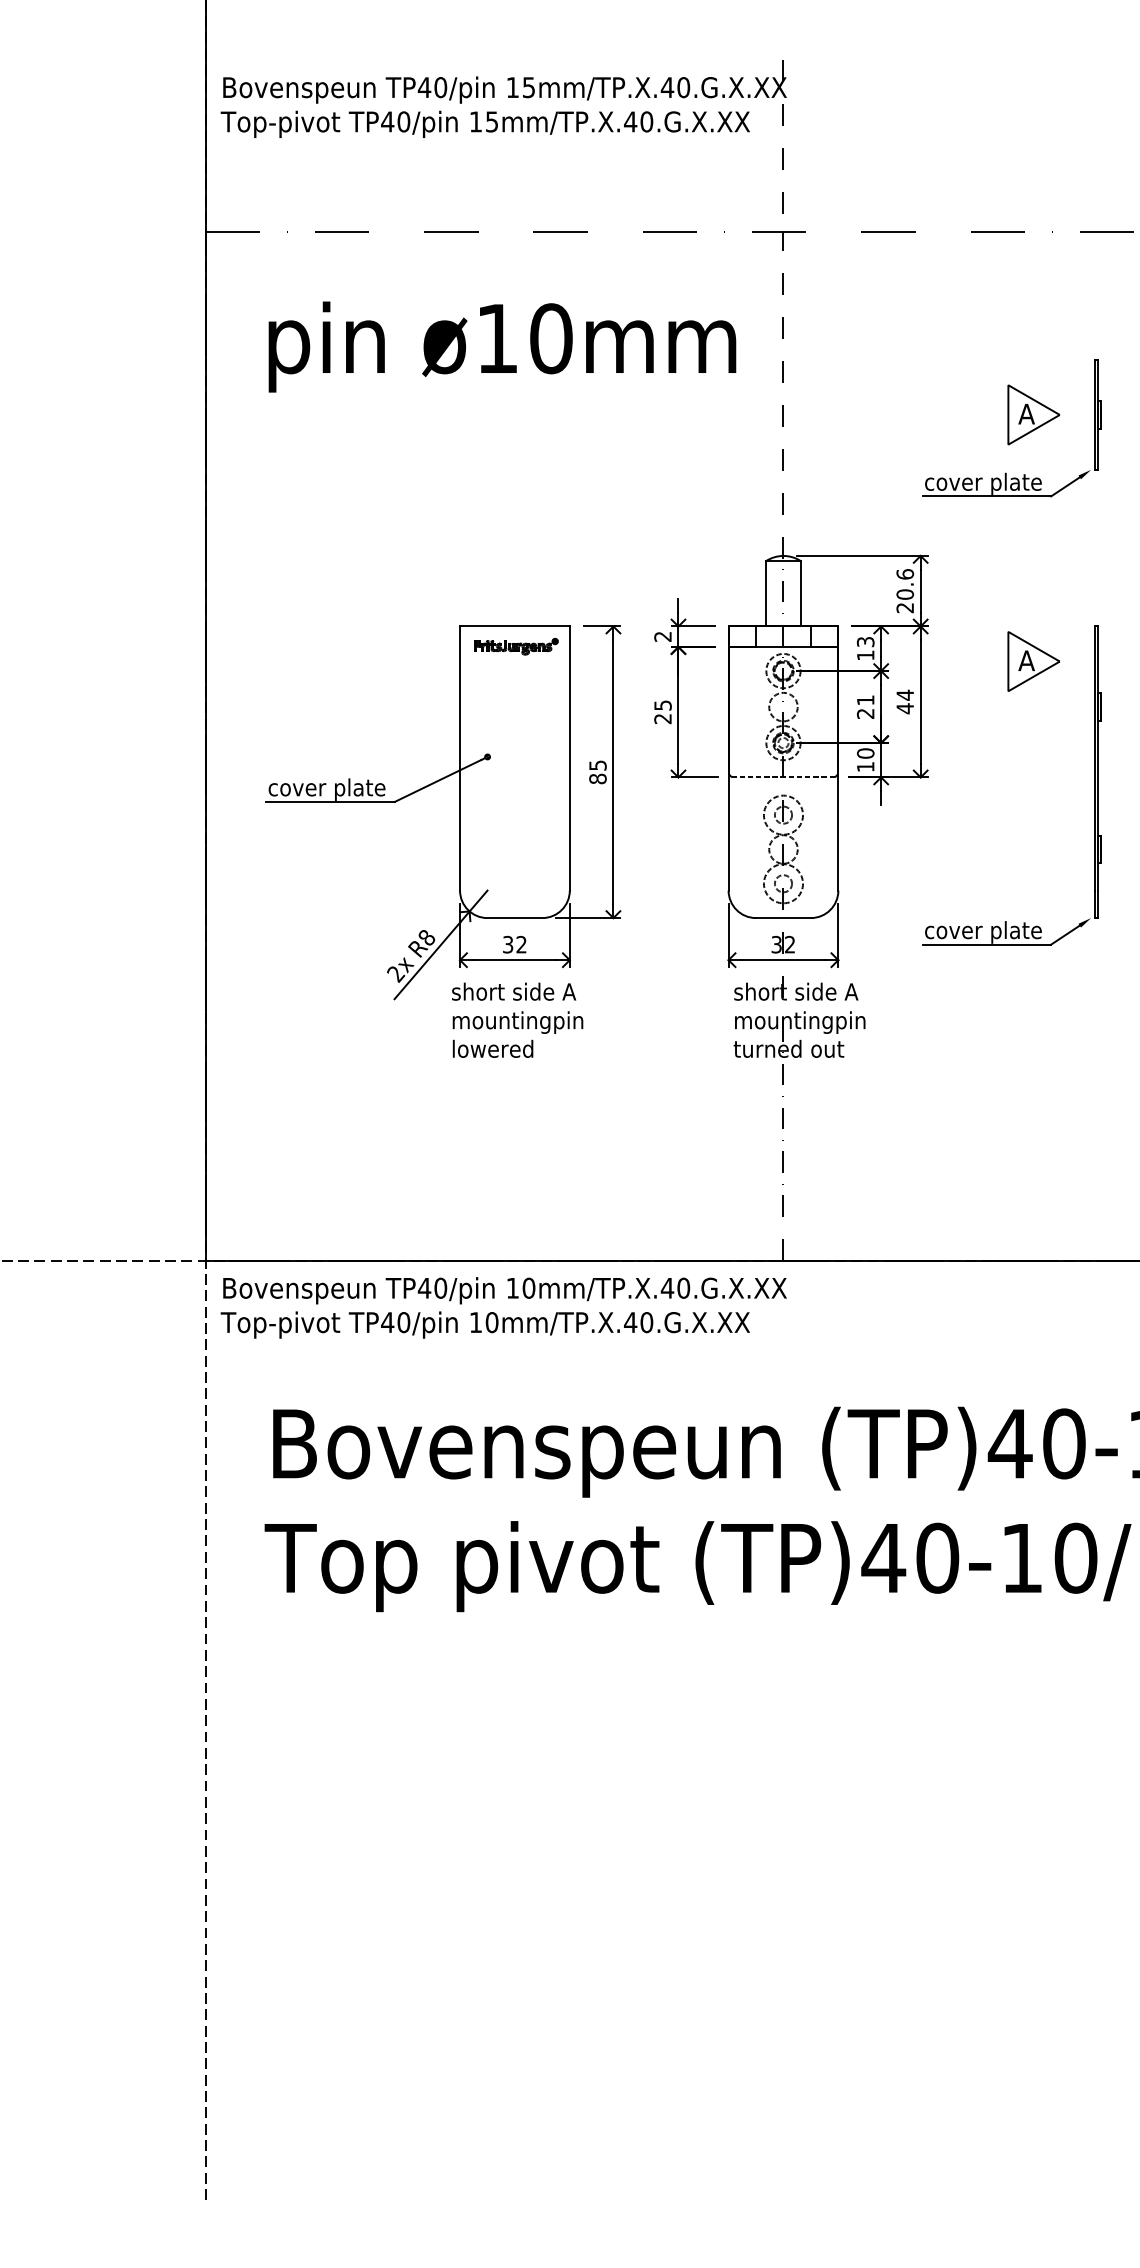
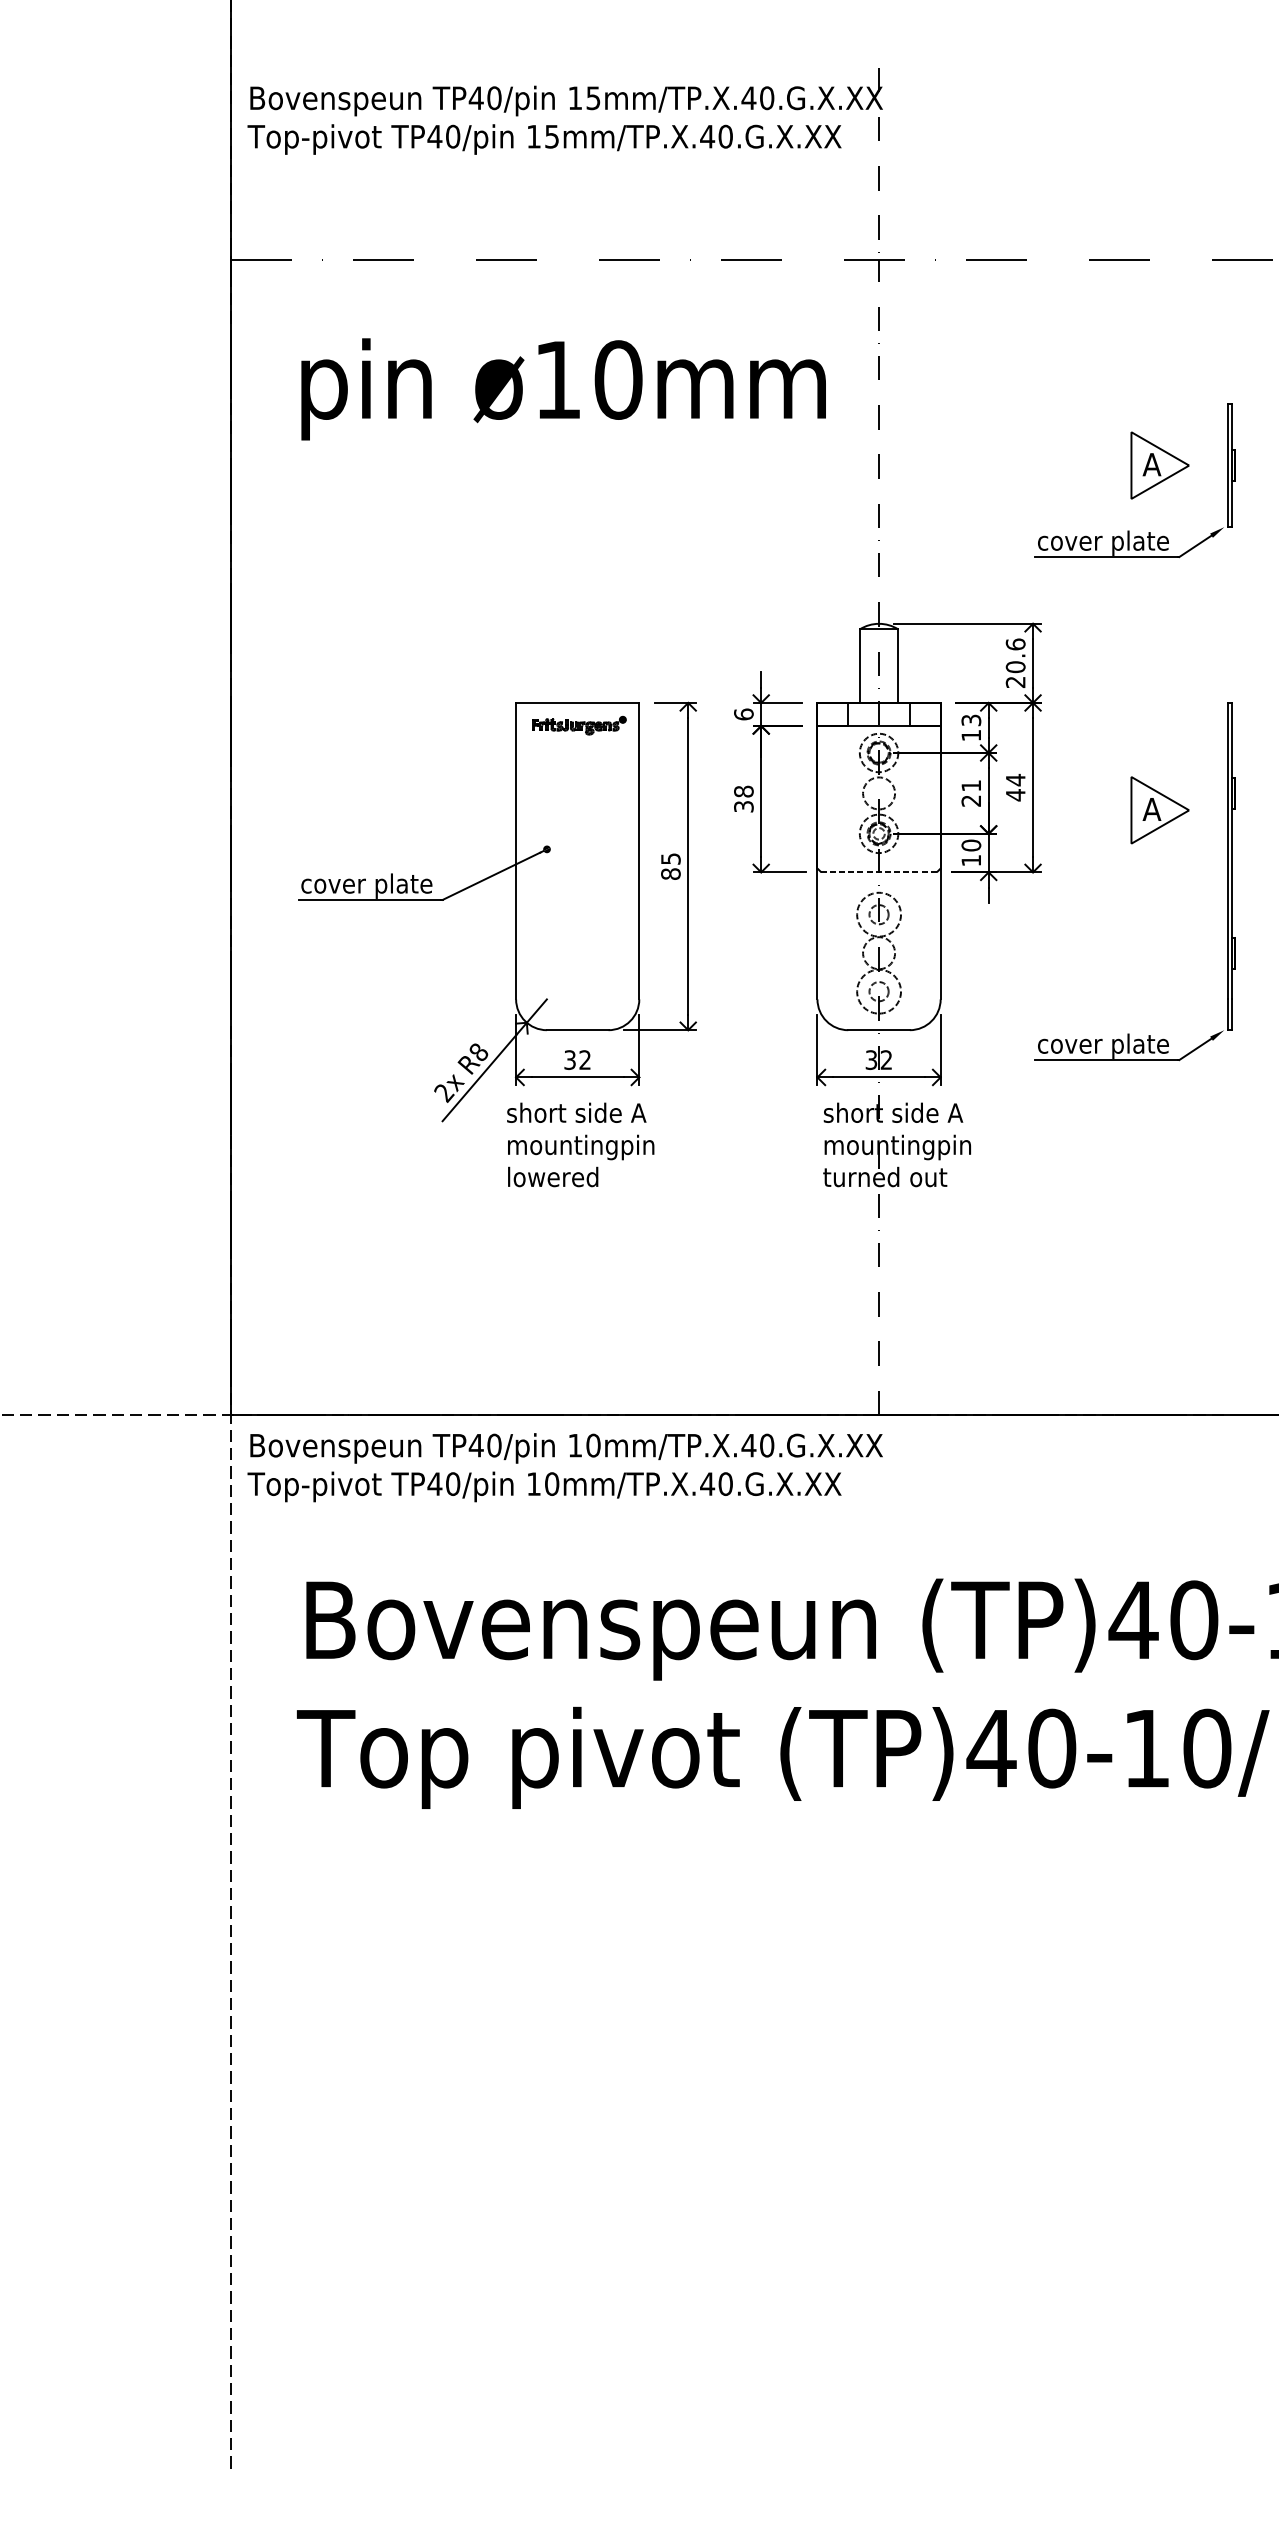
text: (662, 636) -> (743, 714), 2 -> 6
part: (1033, 661) -> (1159, 810), moved
text: (662, 711) -> (743, 798), 25 -> 38

